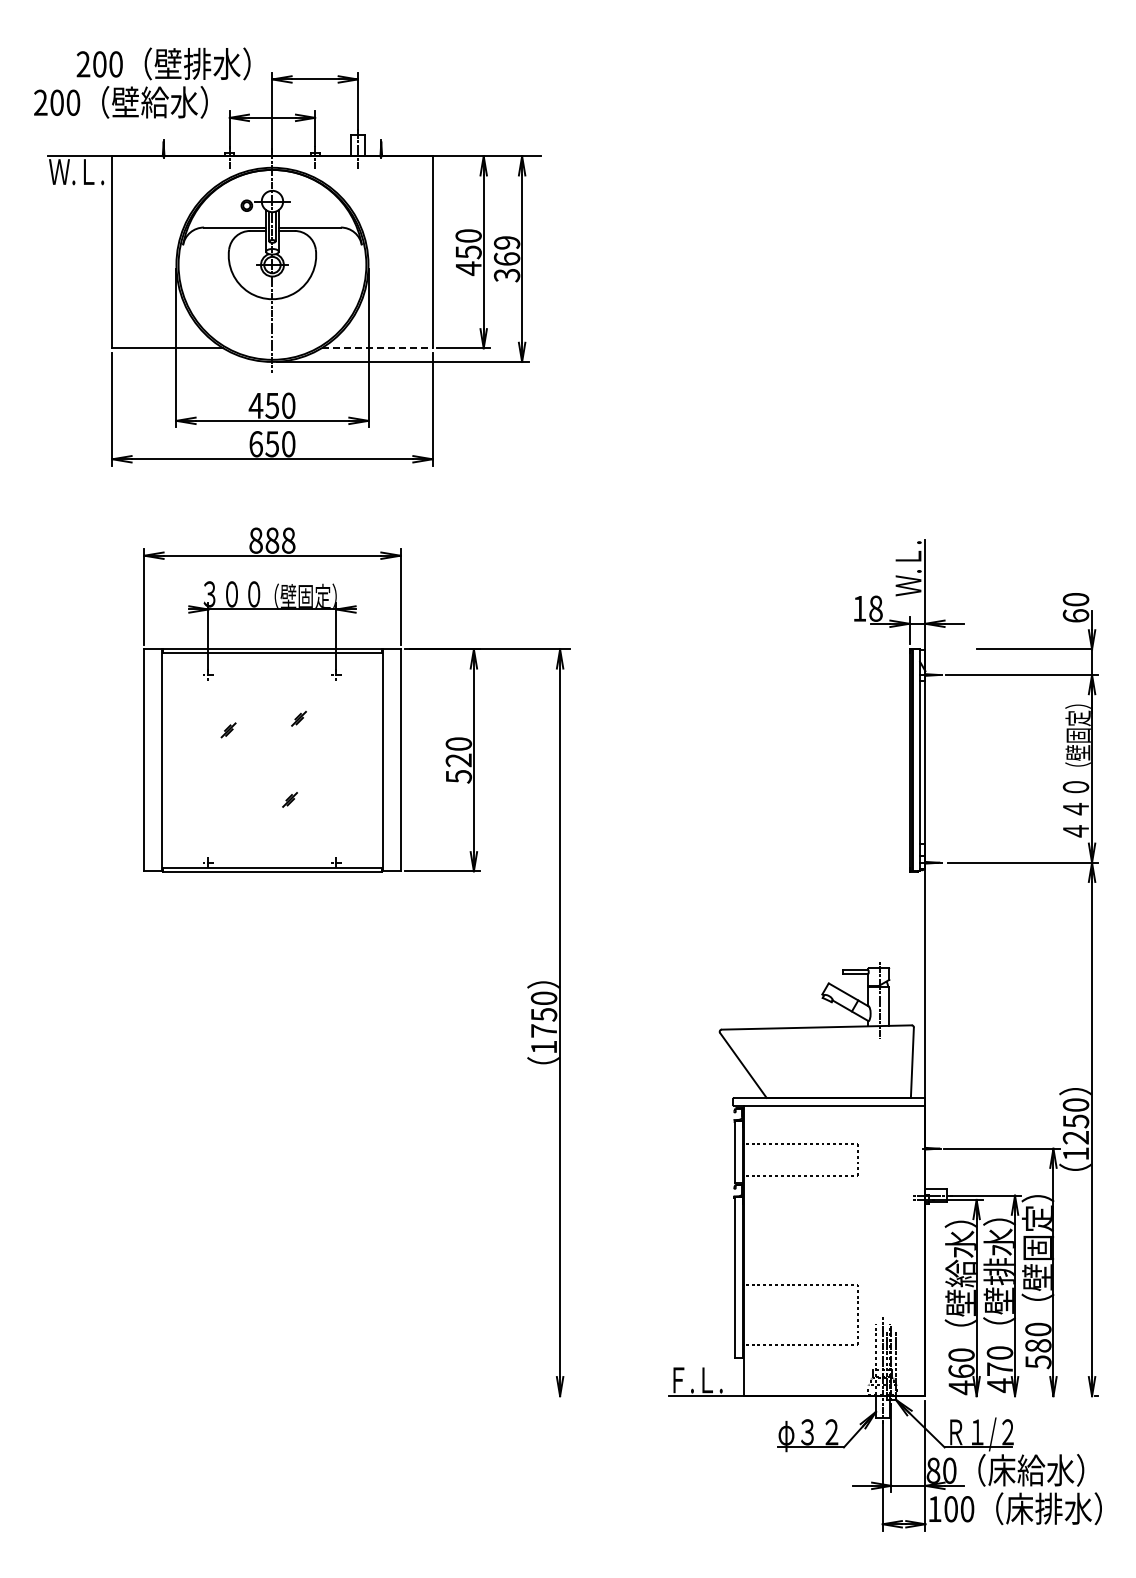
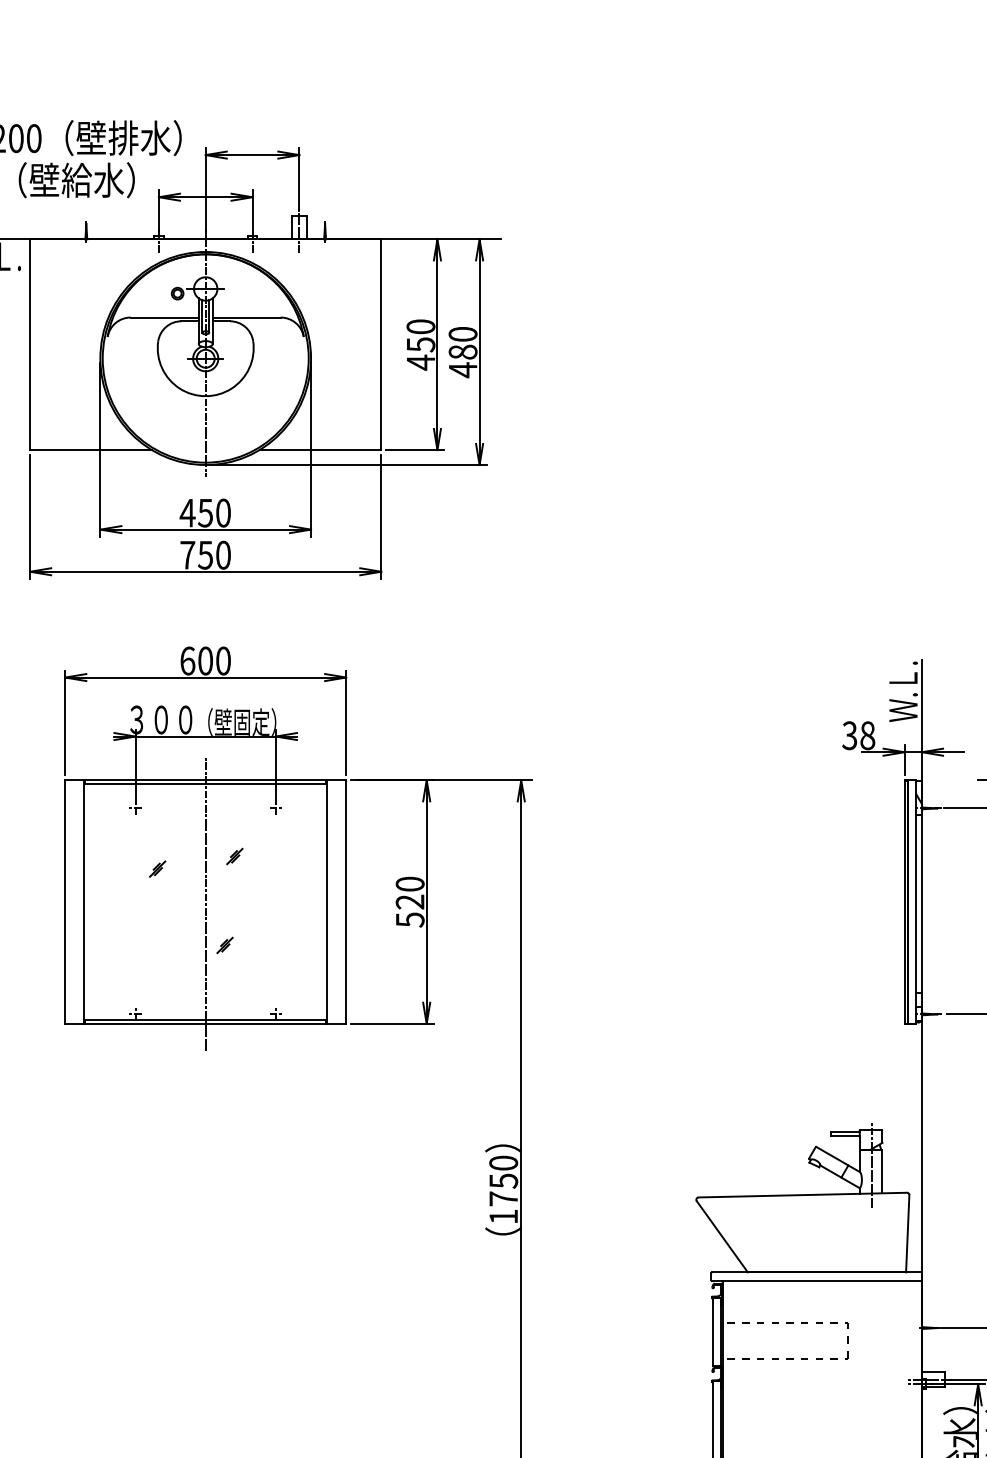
text: (506, 259) -> (462, 352), 369 -> 480
line: (377, 348) -> (320, 450), dashed -> solid
text: (255, 444) -> (187, 555), 650 -> 750
text: (272, 540) -> (205, 660), 888 -> 600
text: (859, 608) -> (849, 735), 18 -> 38
line: (272, 763) -> (205, 905), added

